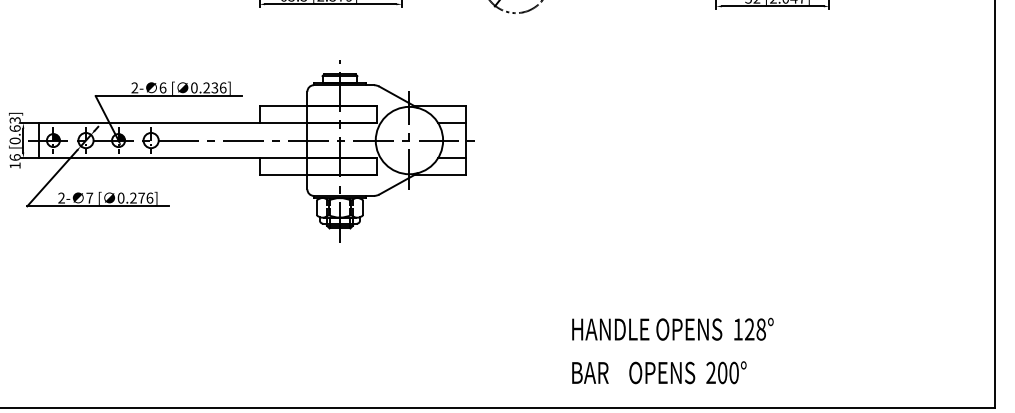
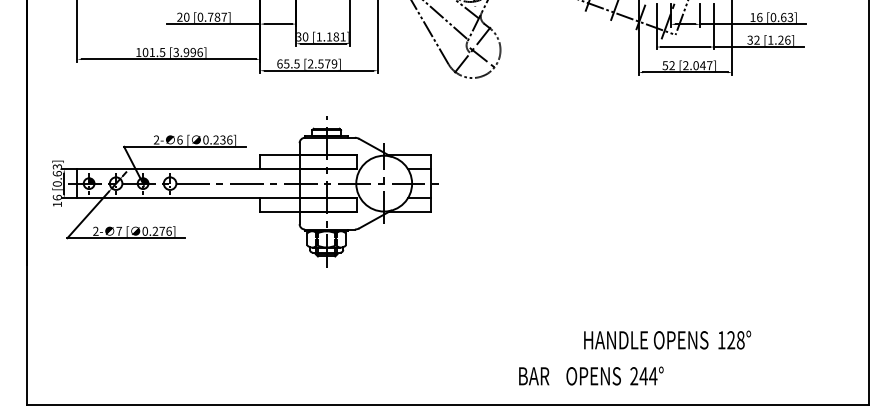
text: (672, 328) -> (667, 339), moved
text: (728, 373) -> (648, 376), 200° -> 244°

